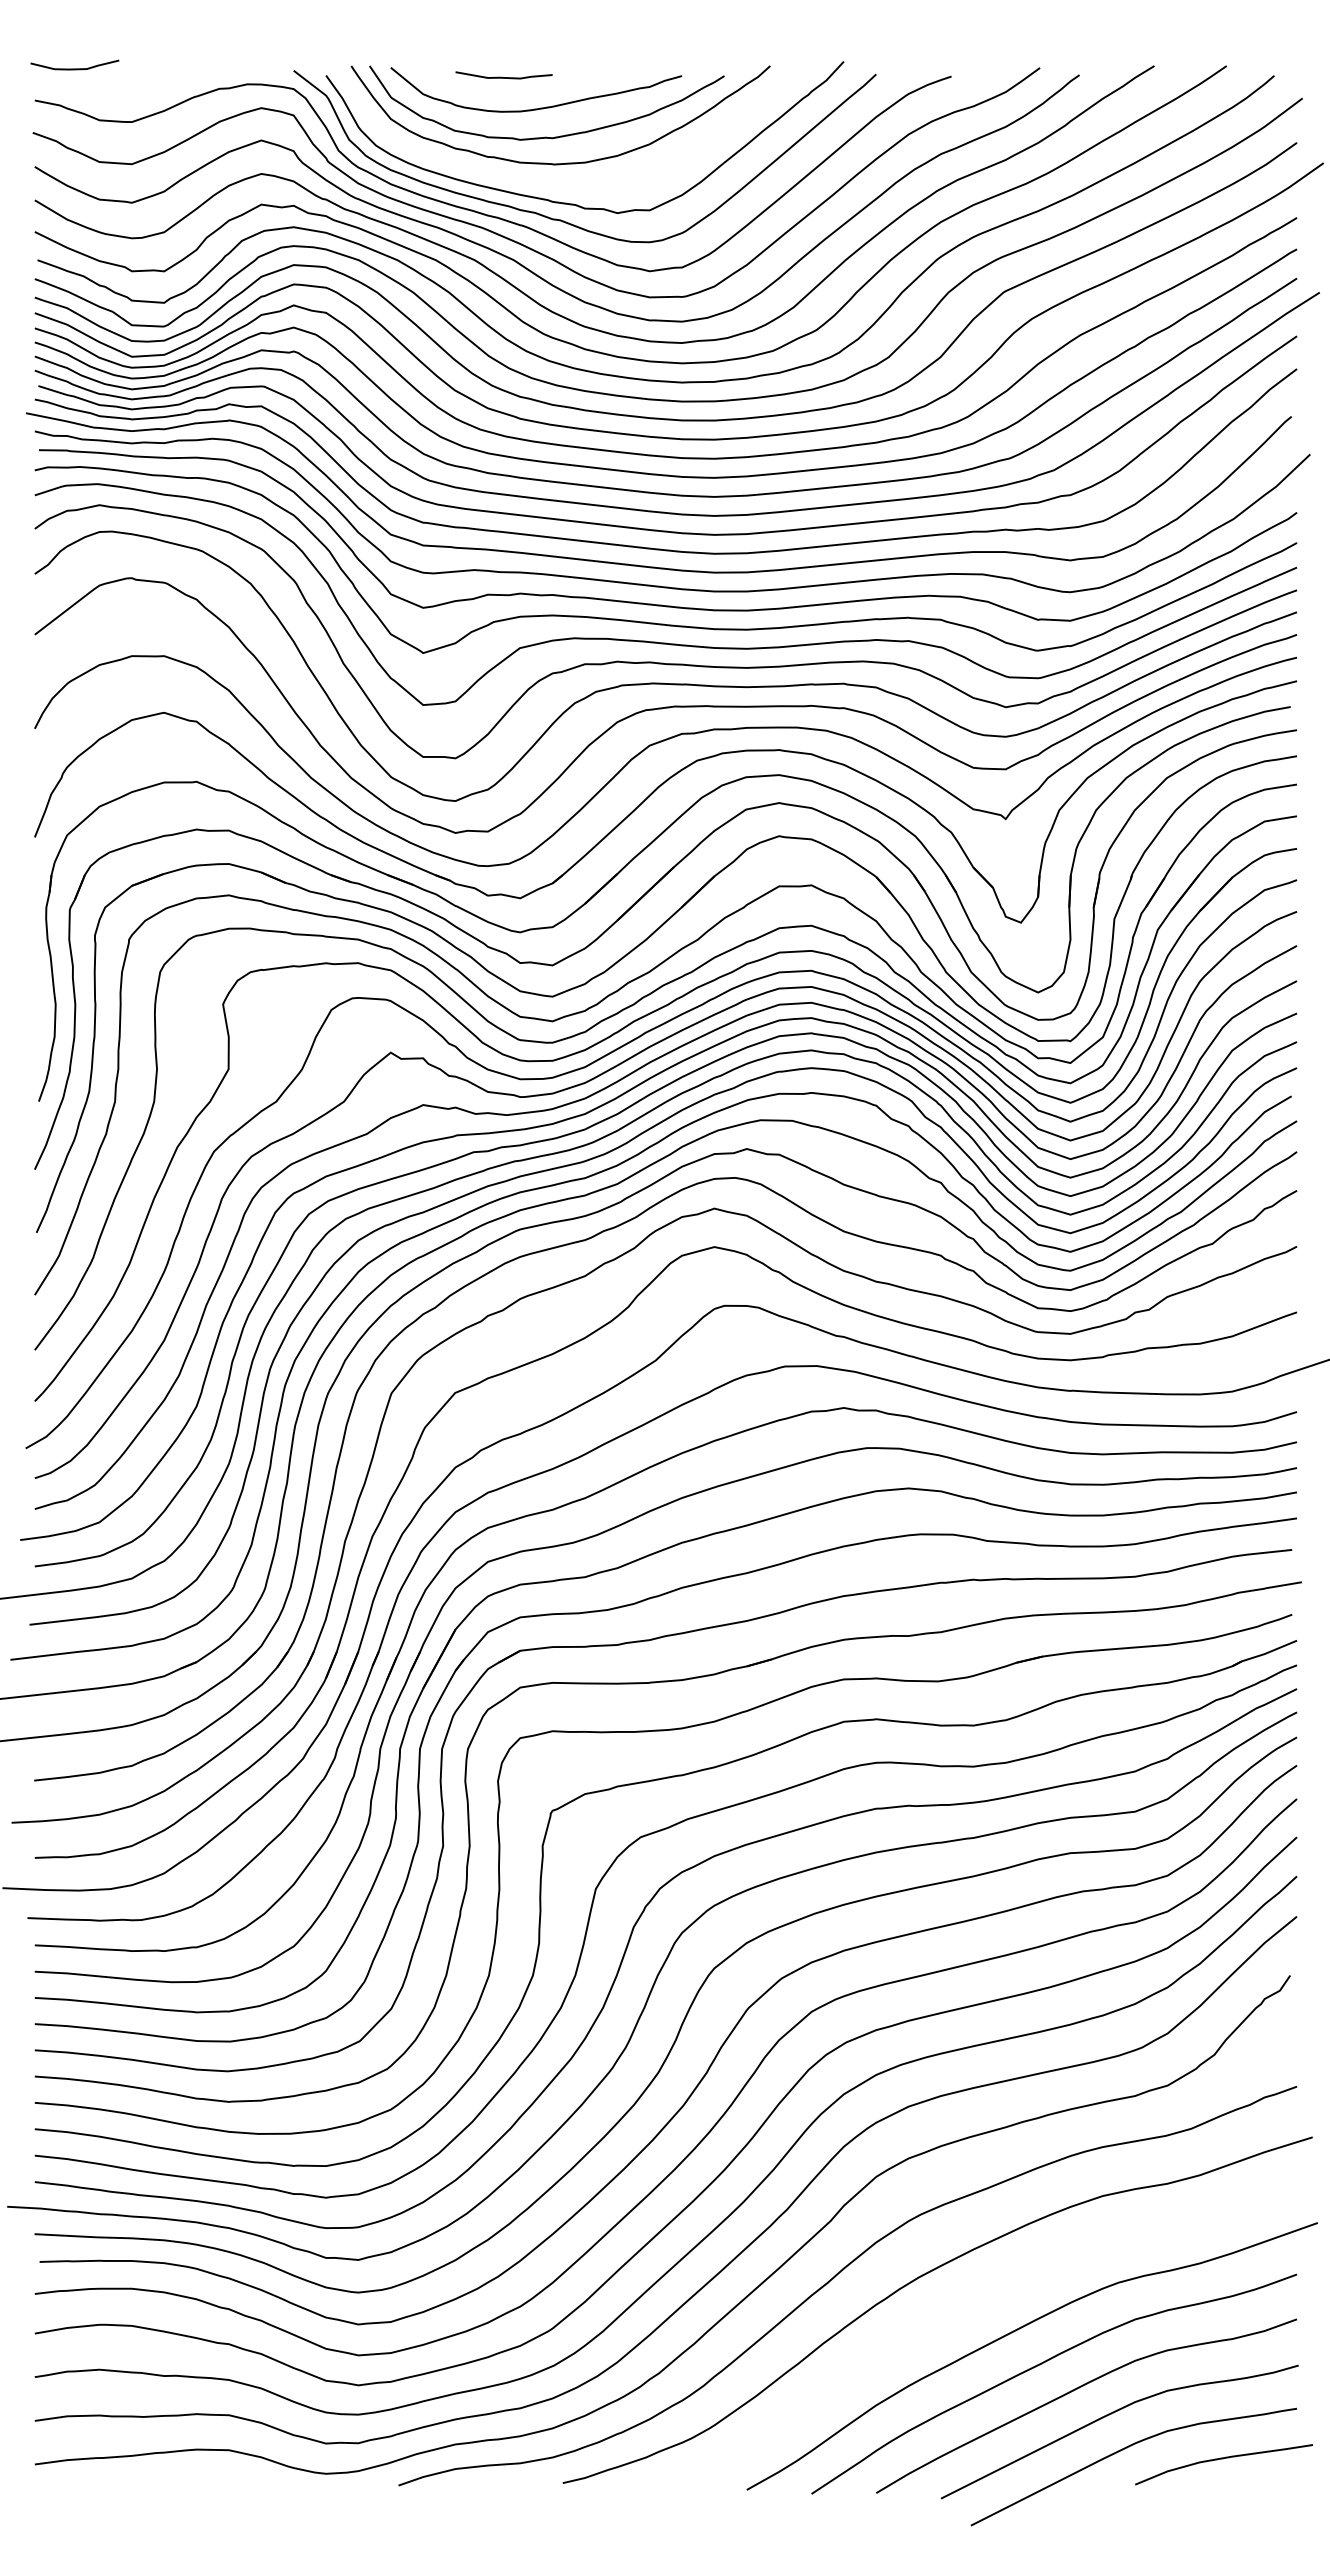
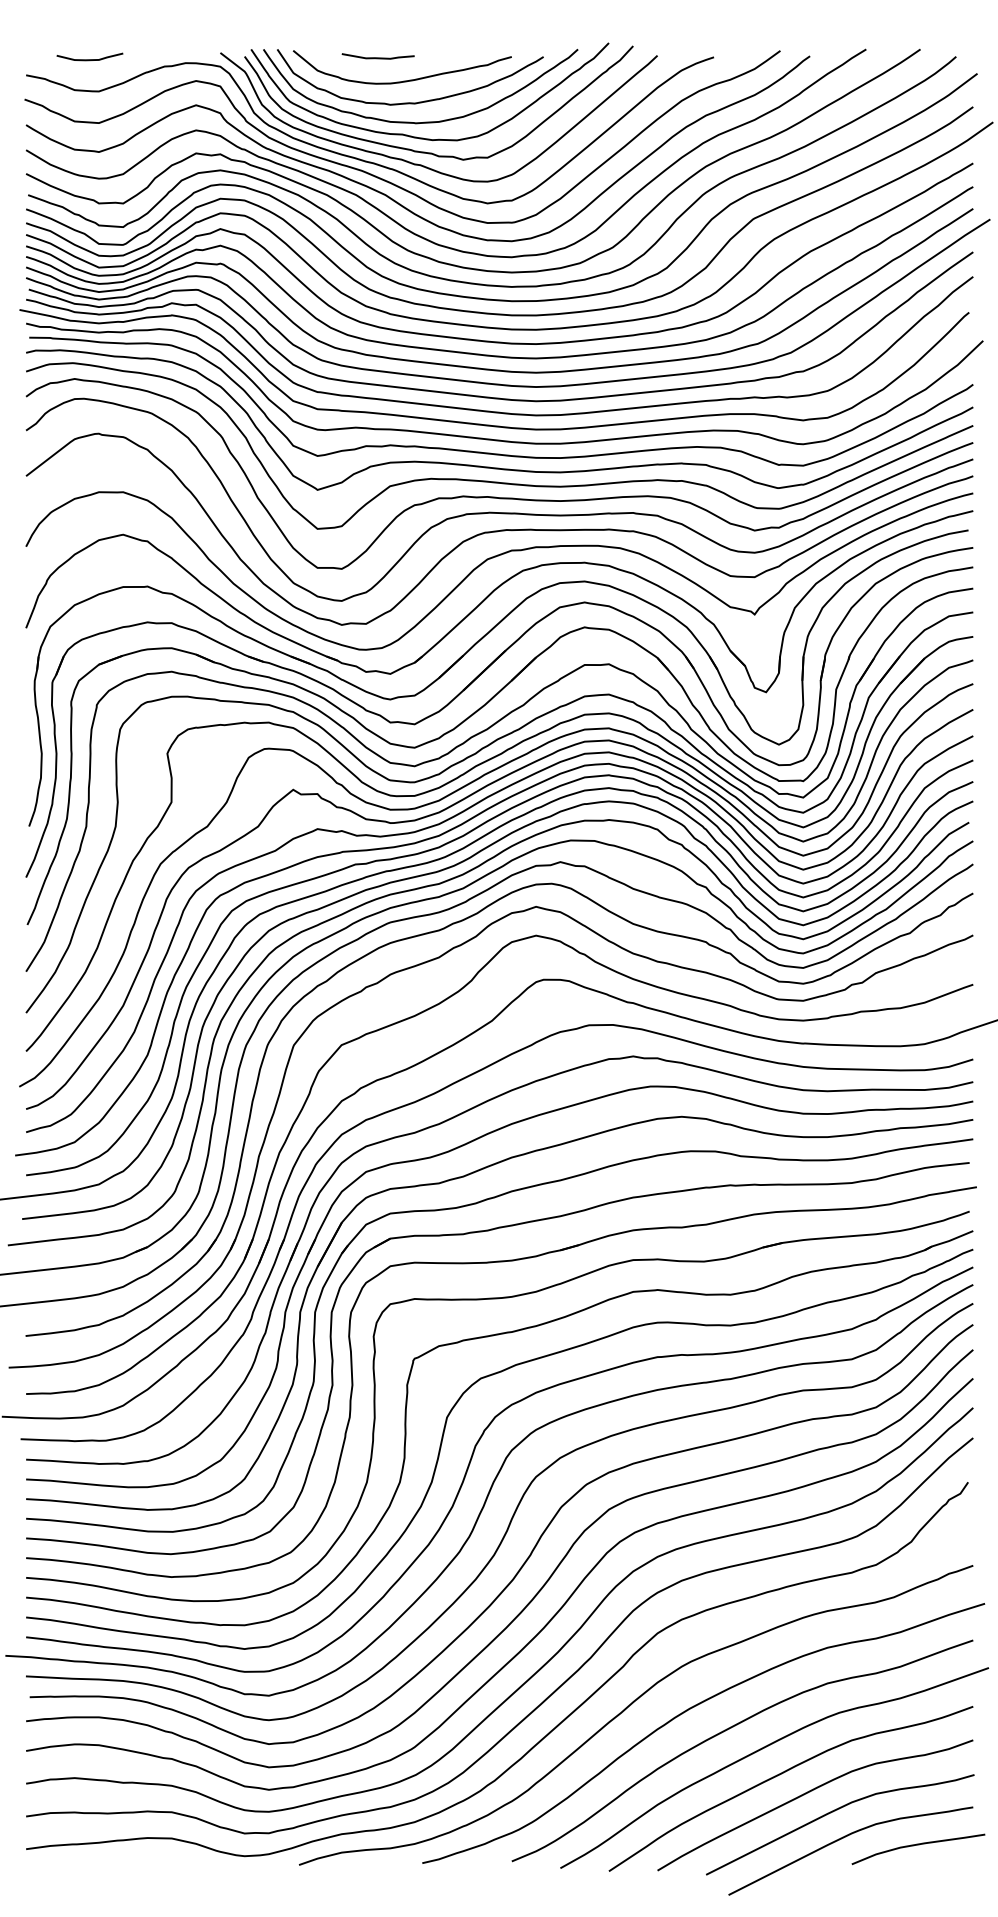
curve: (74, 68) -> (89, 59), moved
curve: (561, 183) -> (421, 137), added
curve: (974, 2303) -> (731, 1728), added

